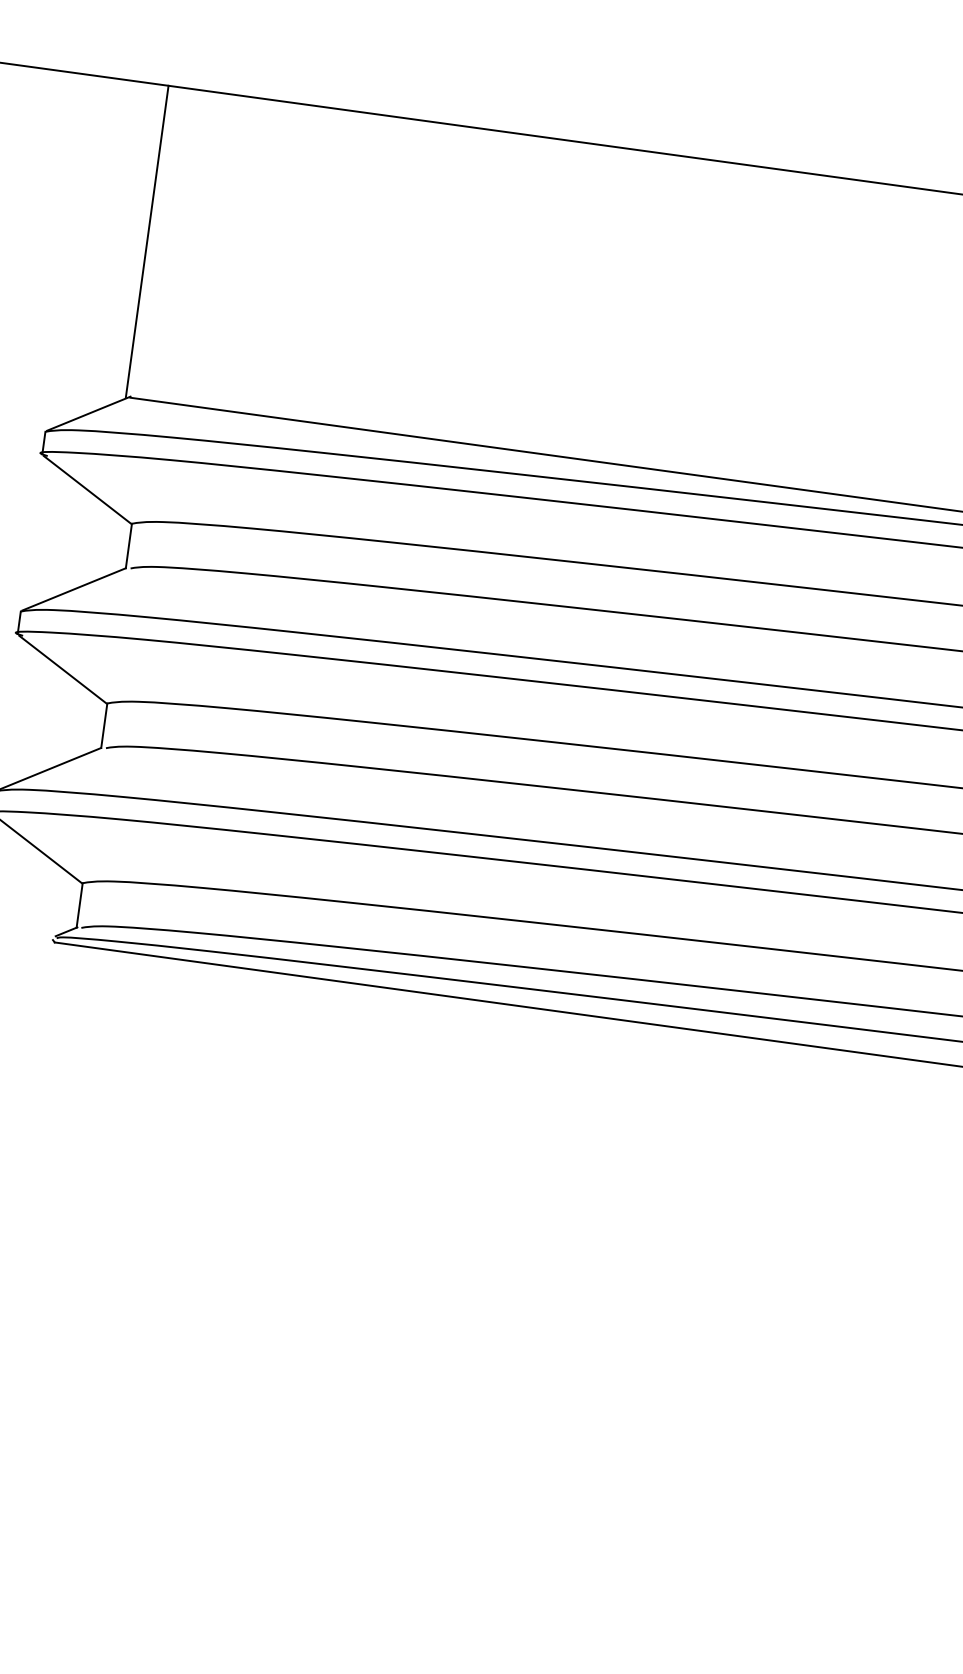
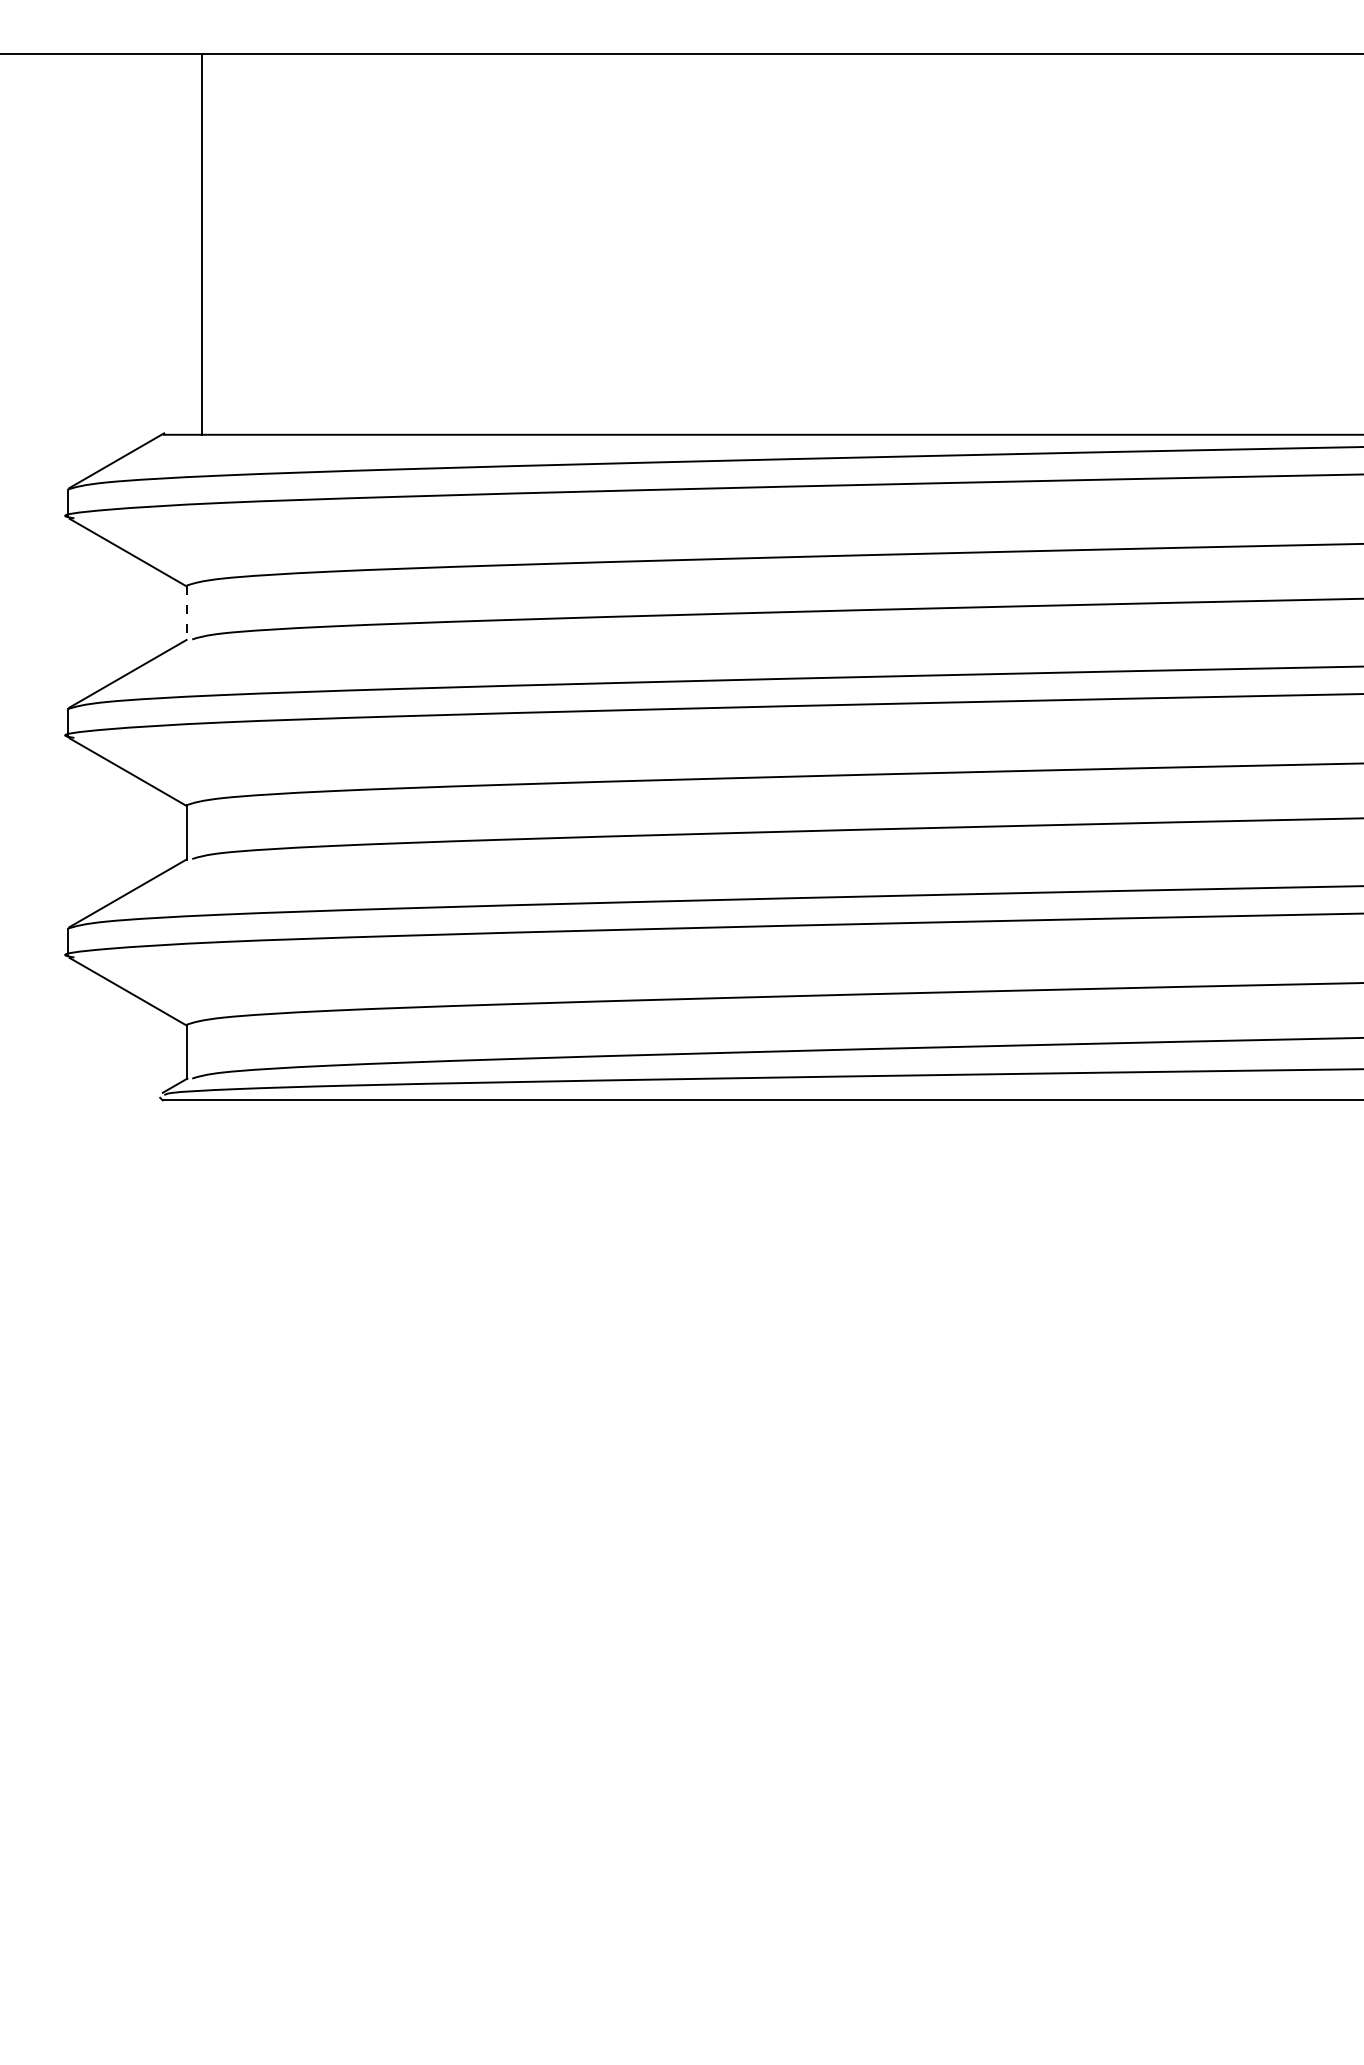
line: (147, 241) -> (202, 244), moved
line: (128, 546) -> (186, 613), solid -> dashed

